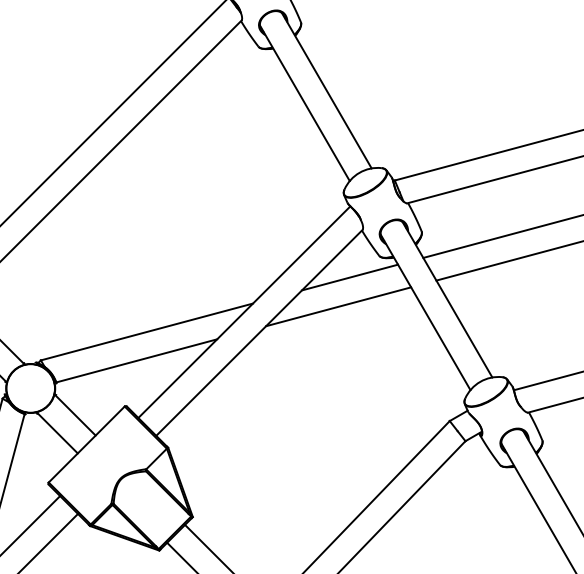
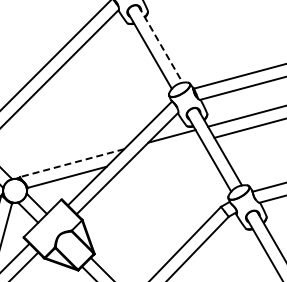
line: (326, 90) -> (160, 44), solid -> dashed
line: (338, 306) -> (166, 150), removed
line: (147, 332) -> (72, 163), solid -> dashed

